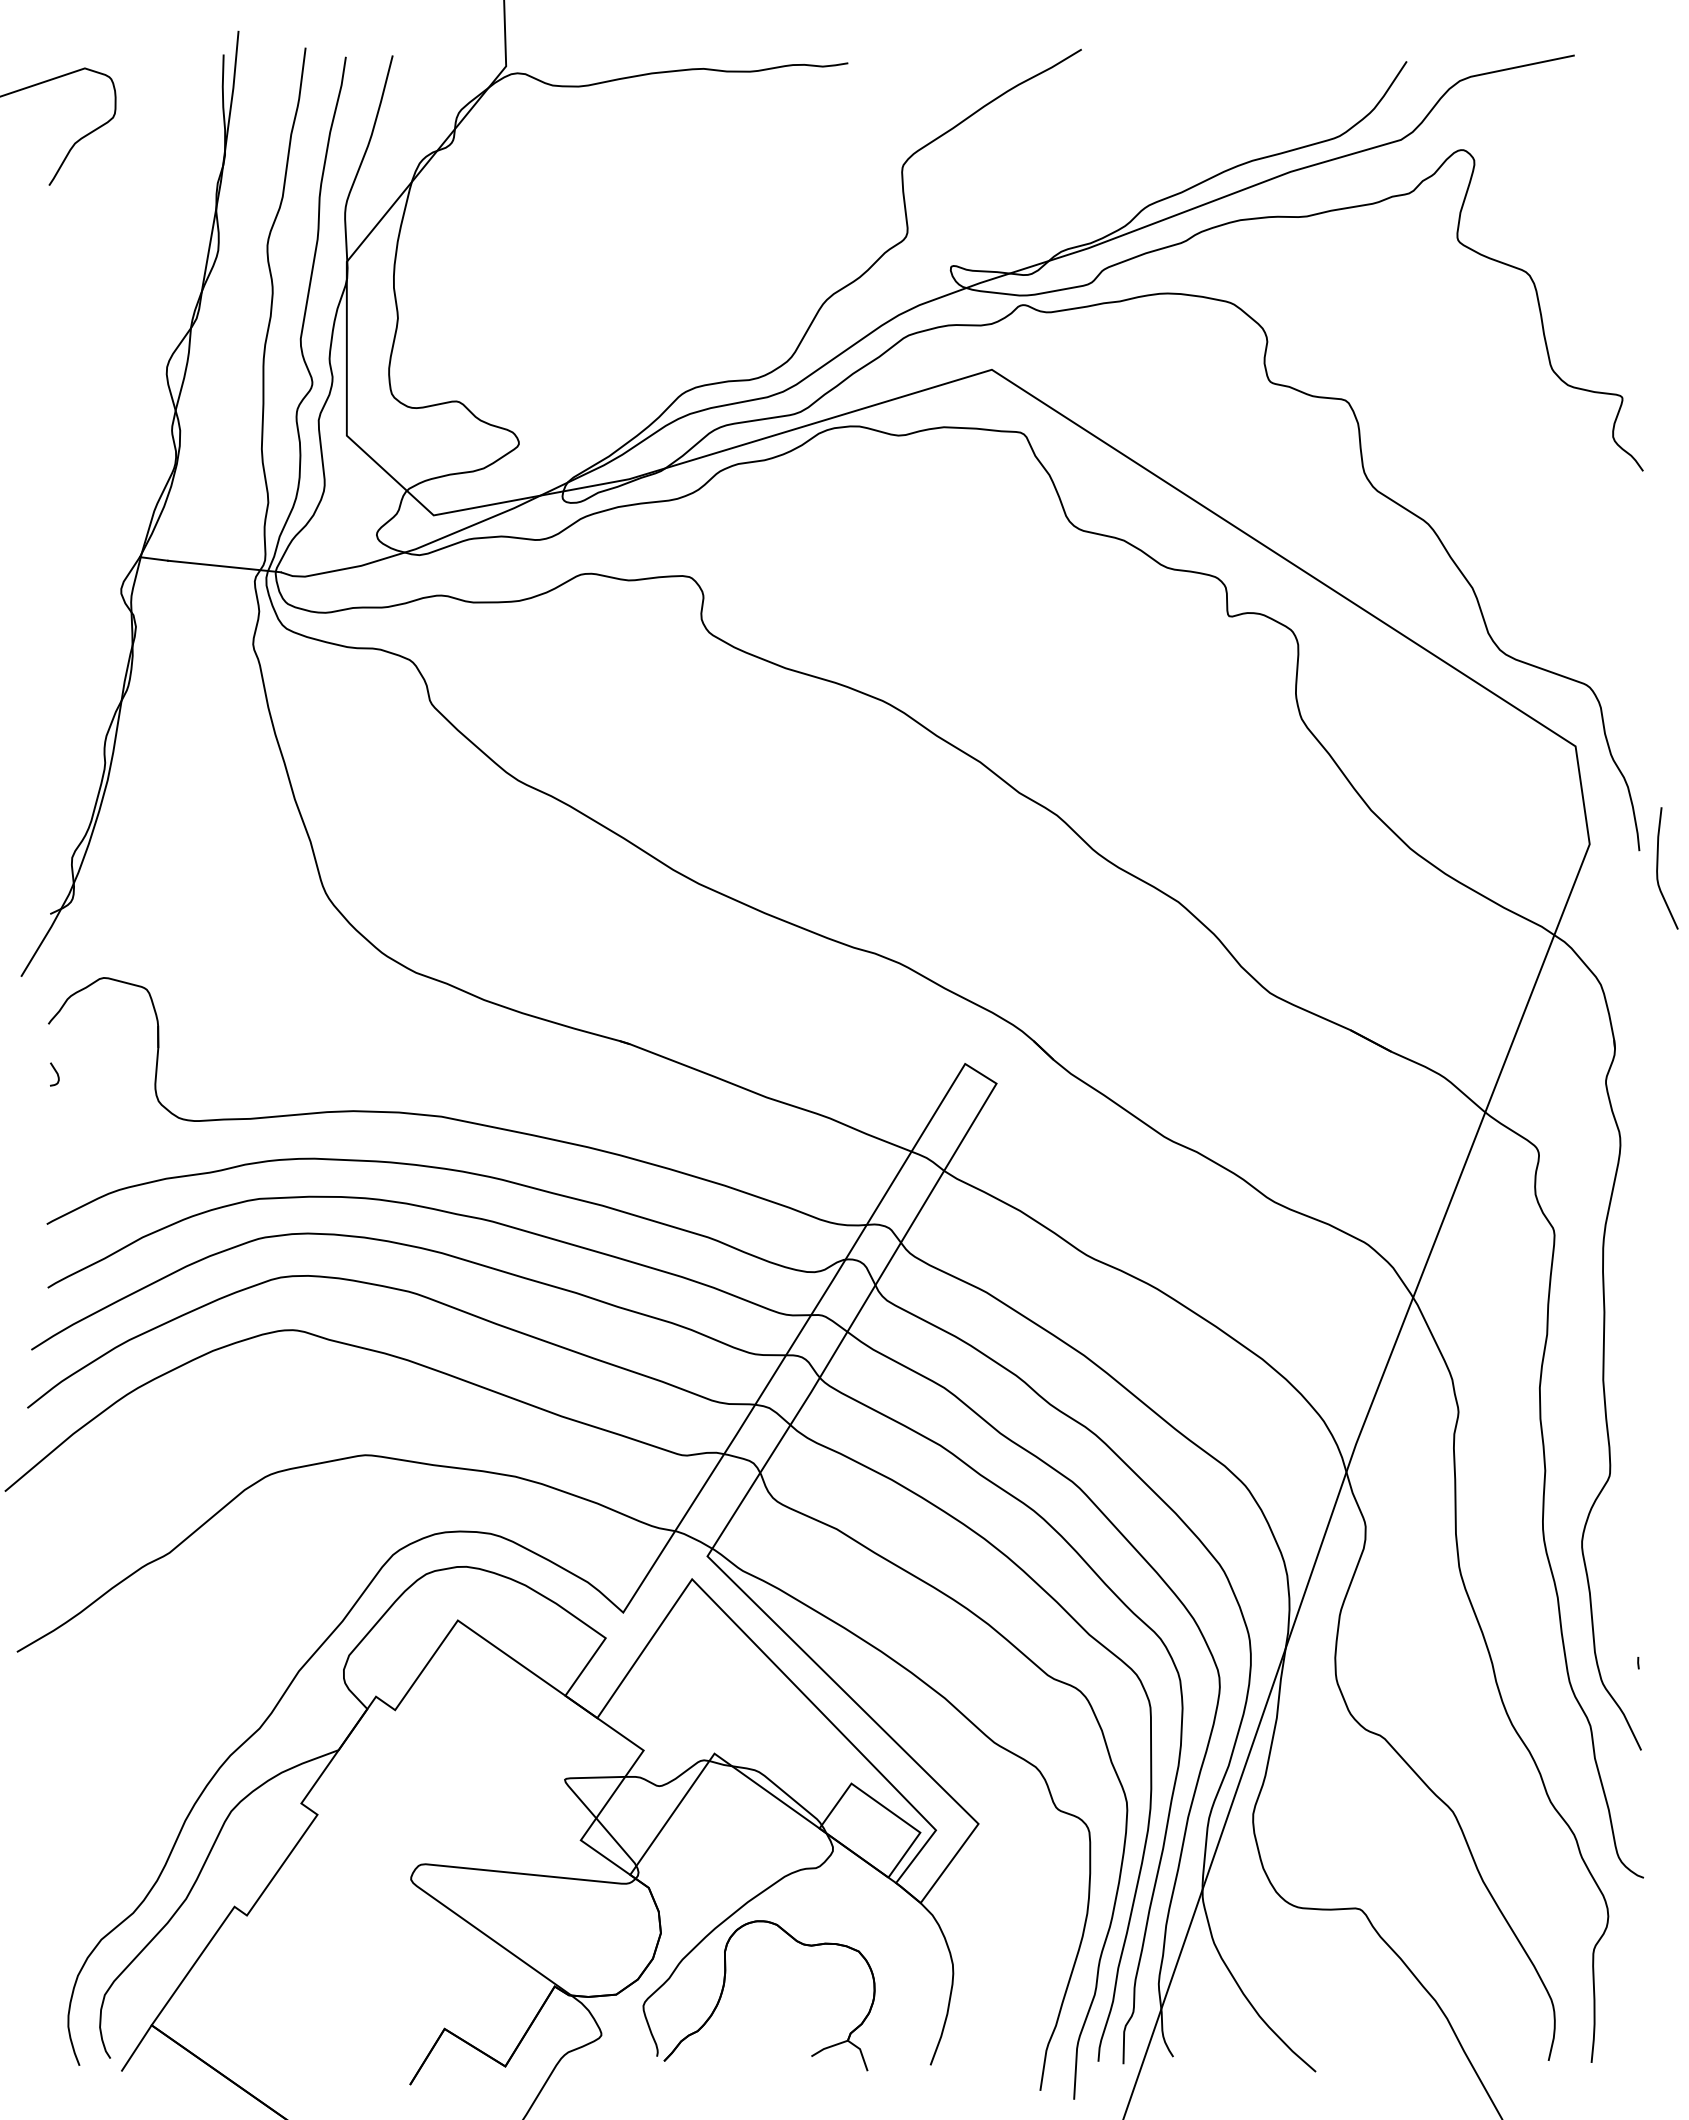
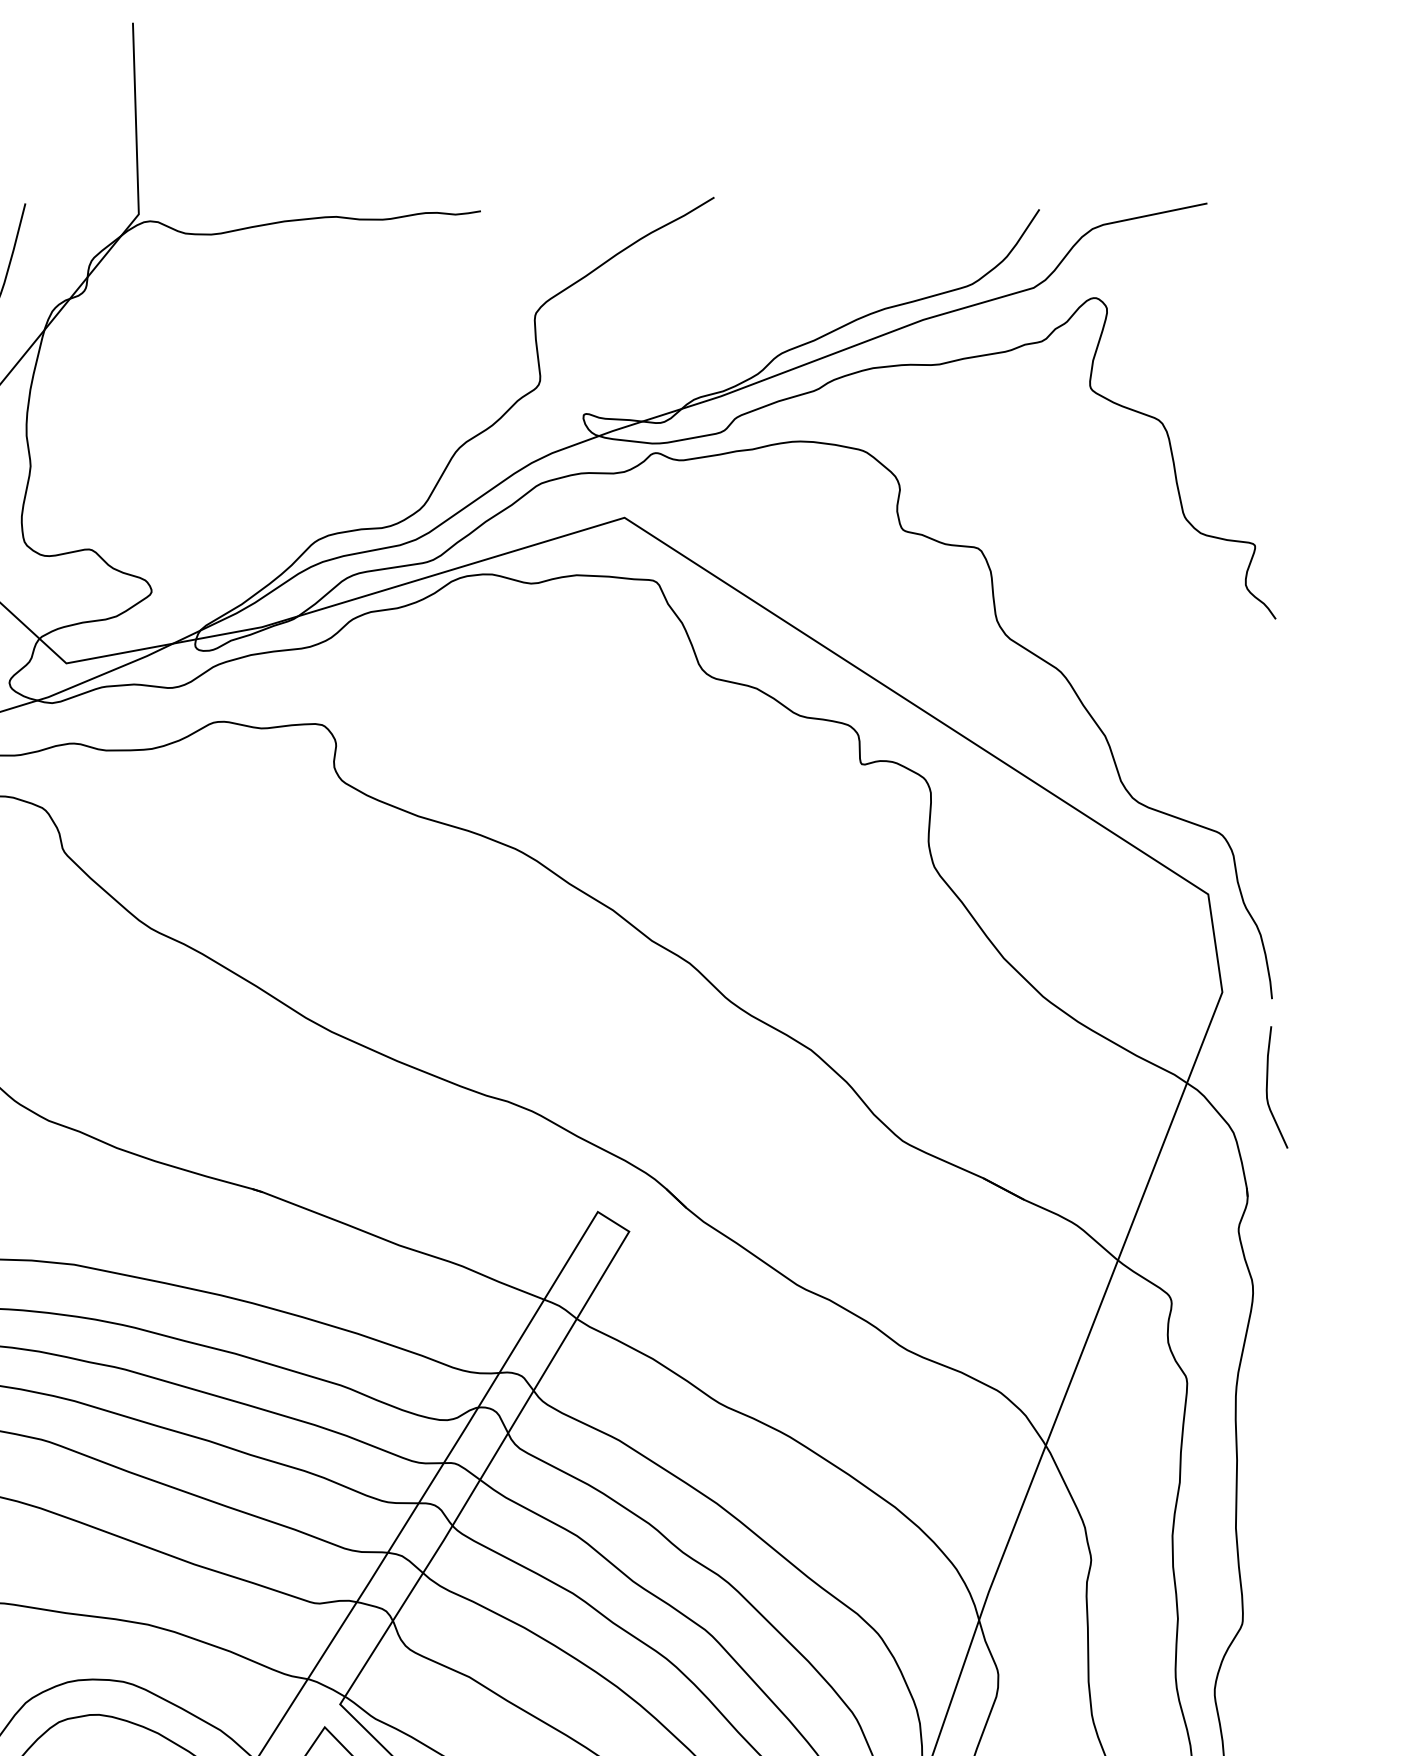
curve: (1658, 868) -> (1268, 1087), moved

